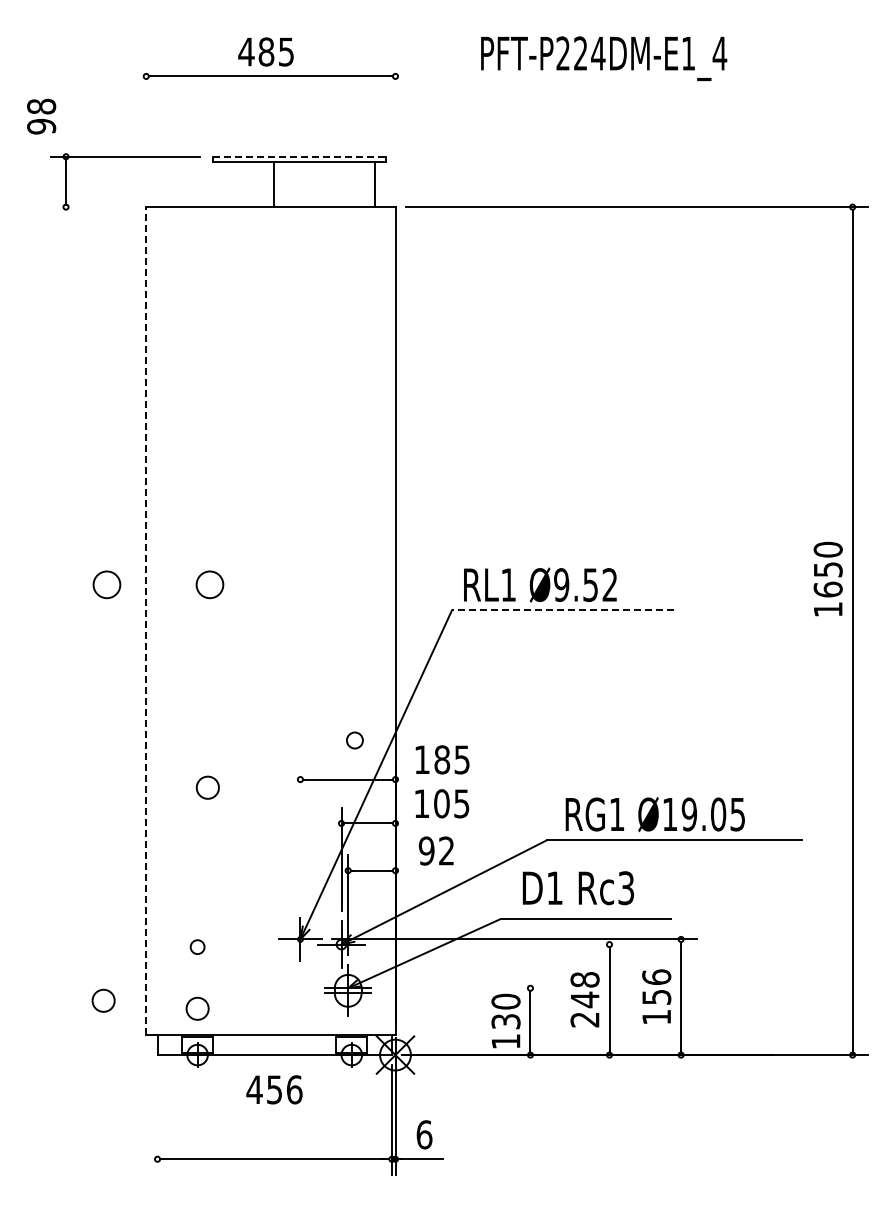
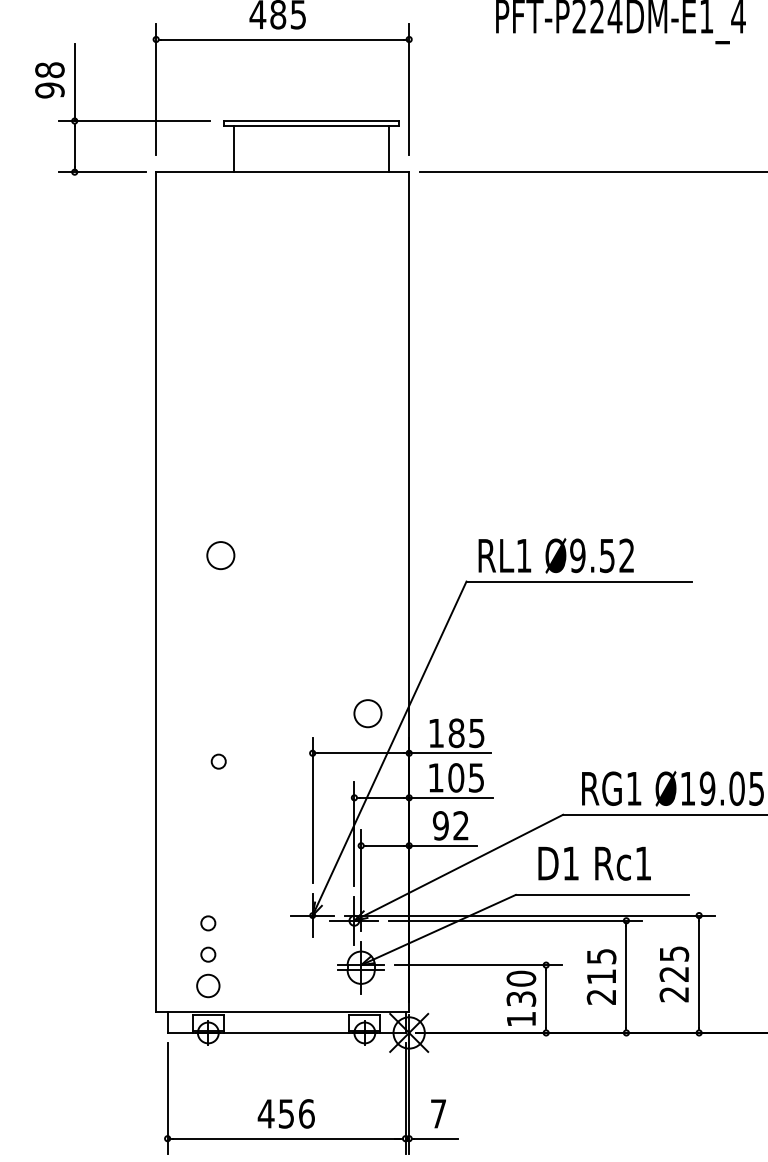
line: (66, 118) -> (75, 82), added
line: (146, 125) -> (156, 89), added
line: (395, 125) -> (409, 89), added
line: (299, 156) -> (311, 120), dashed -> solid
line: (274, 184) -> (234, 149), moved
line: (93, 207) -> (102, 172), added
circle: (106, 584) -> (115, 555), removed
line: (562, 610) -> (578, 581), dashed -> solid
line: (146, 620) -> (156, 591), dashed -> solid
circle: (354, 740) -> (367, 713), size x1.67
line: (435, 779) -> (449, 753), added
circle: (207, 787) -> (218, 761), size x0.62
line: (436, 823) -> (450, 797), added
line: (300, 835) -> (312, 810), added
line: (428, 870) -> (442, 845), added
text: (625, 888) -> (642, 863), Rc3 -> Rc1
line: (499, 944) -> (514, 920), added
circle: (197, 977) -> (208, 954), added
line: (463, 988) -> (478, 965), added
text: (584, 990) -> (601, 967), 248 -> 215
text: (656, 996) -> (674, 973), 156 -> 225
circle: (103, 1000) -> (112, 977), removed
text: (274, 1089) -> (286, 1113), moved
line: (157, 1119) -> (167, 1098), added
text: (424, 1134) -> (438, 1113), 6 -> 7

